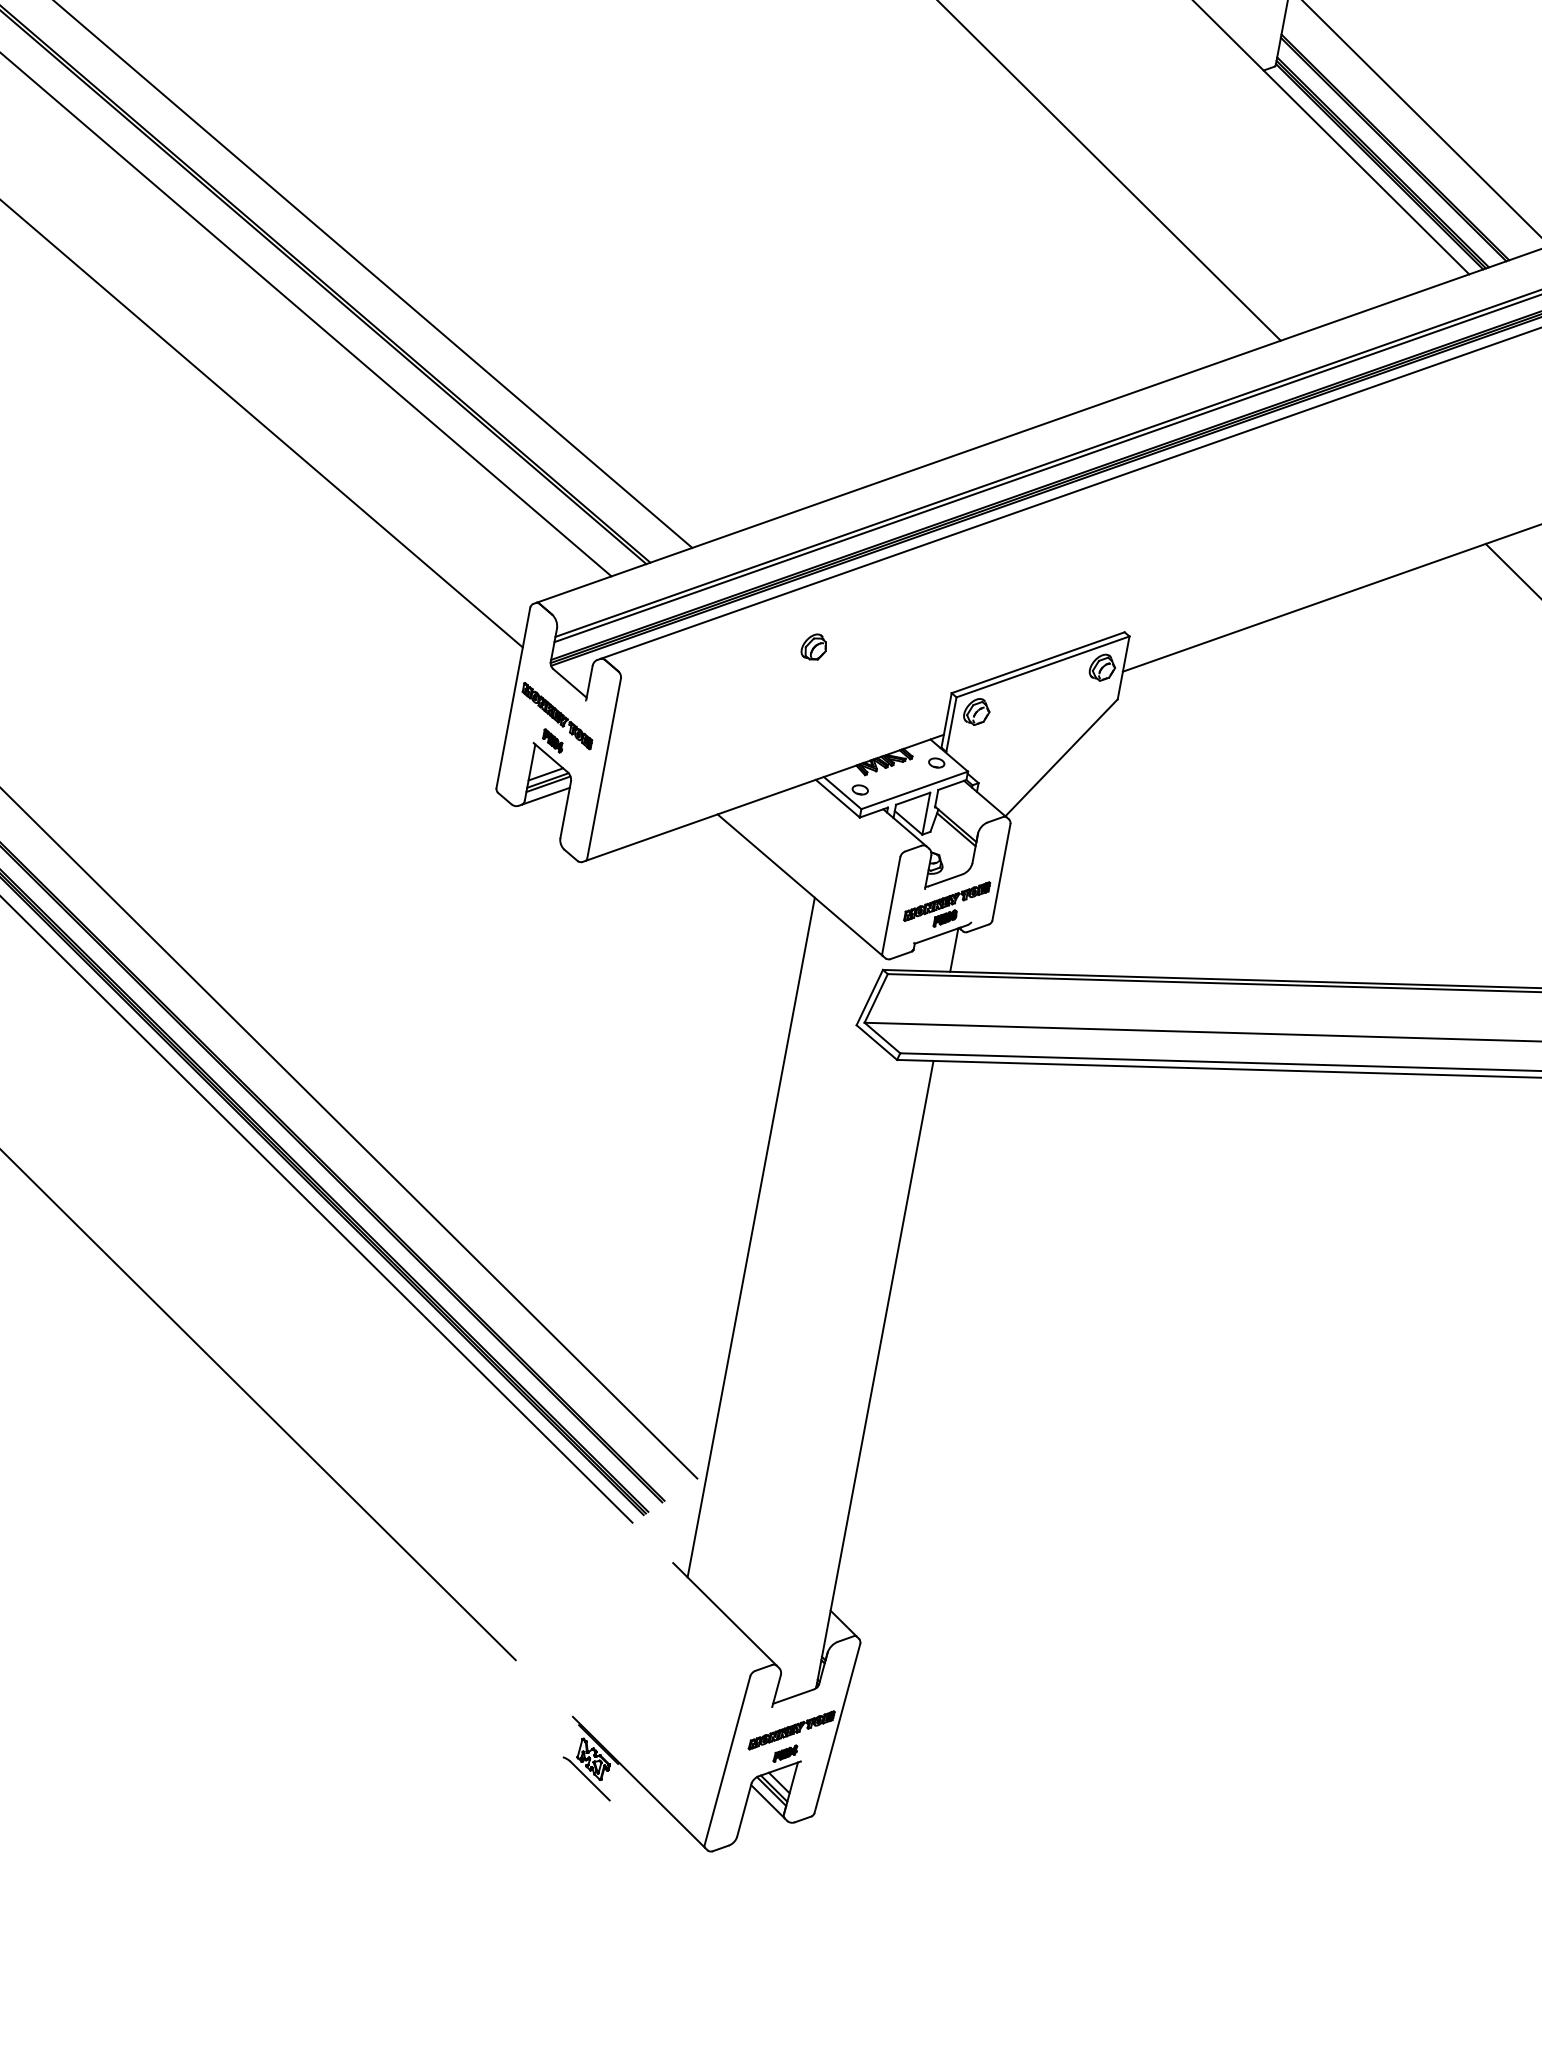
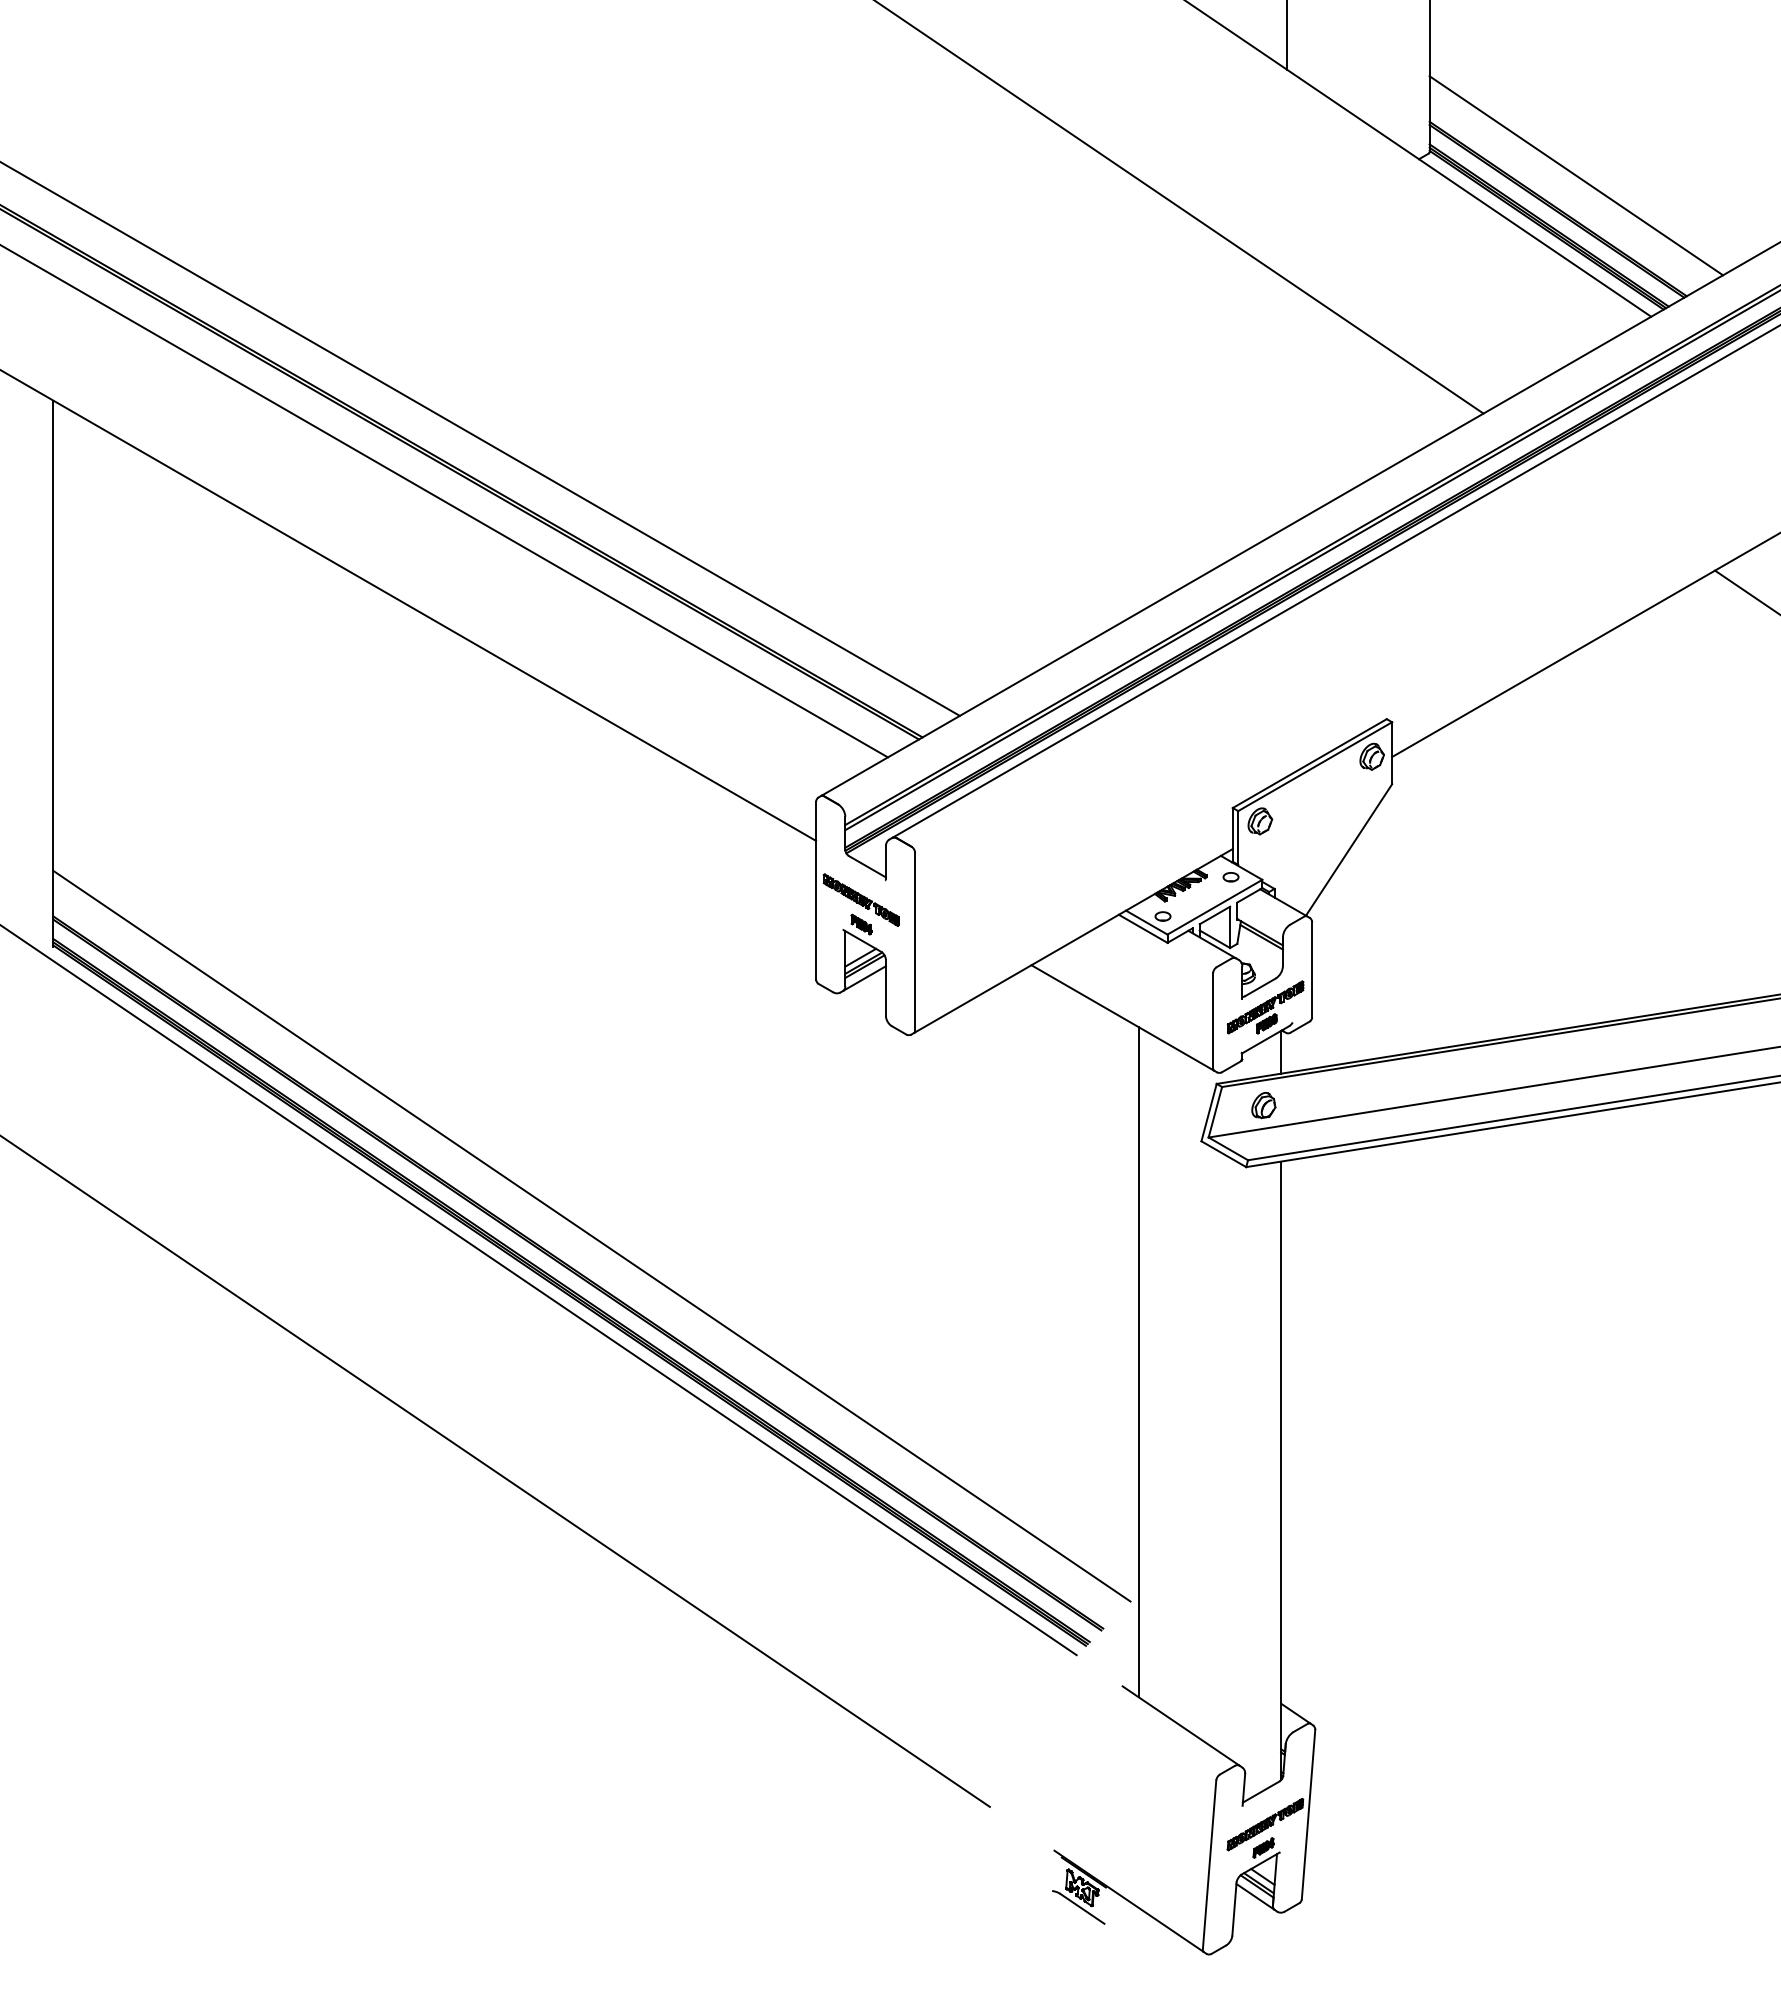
part: (814, 646) -> (1263, 1105), moved

